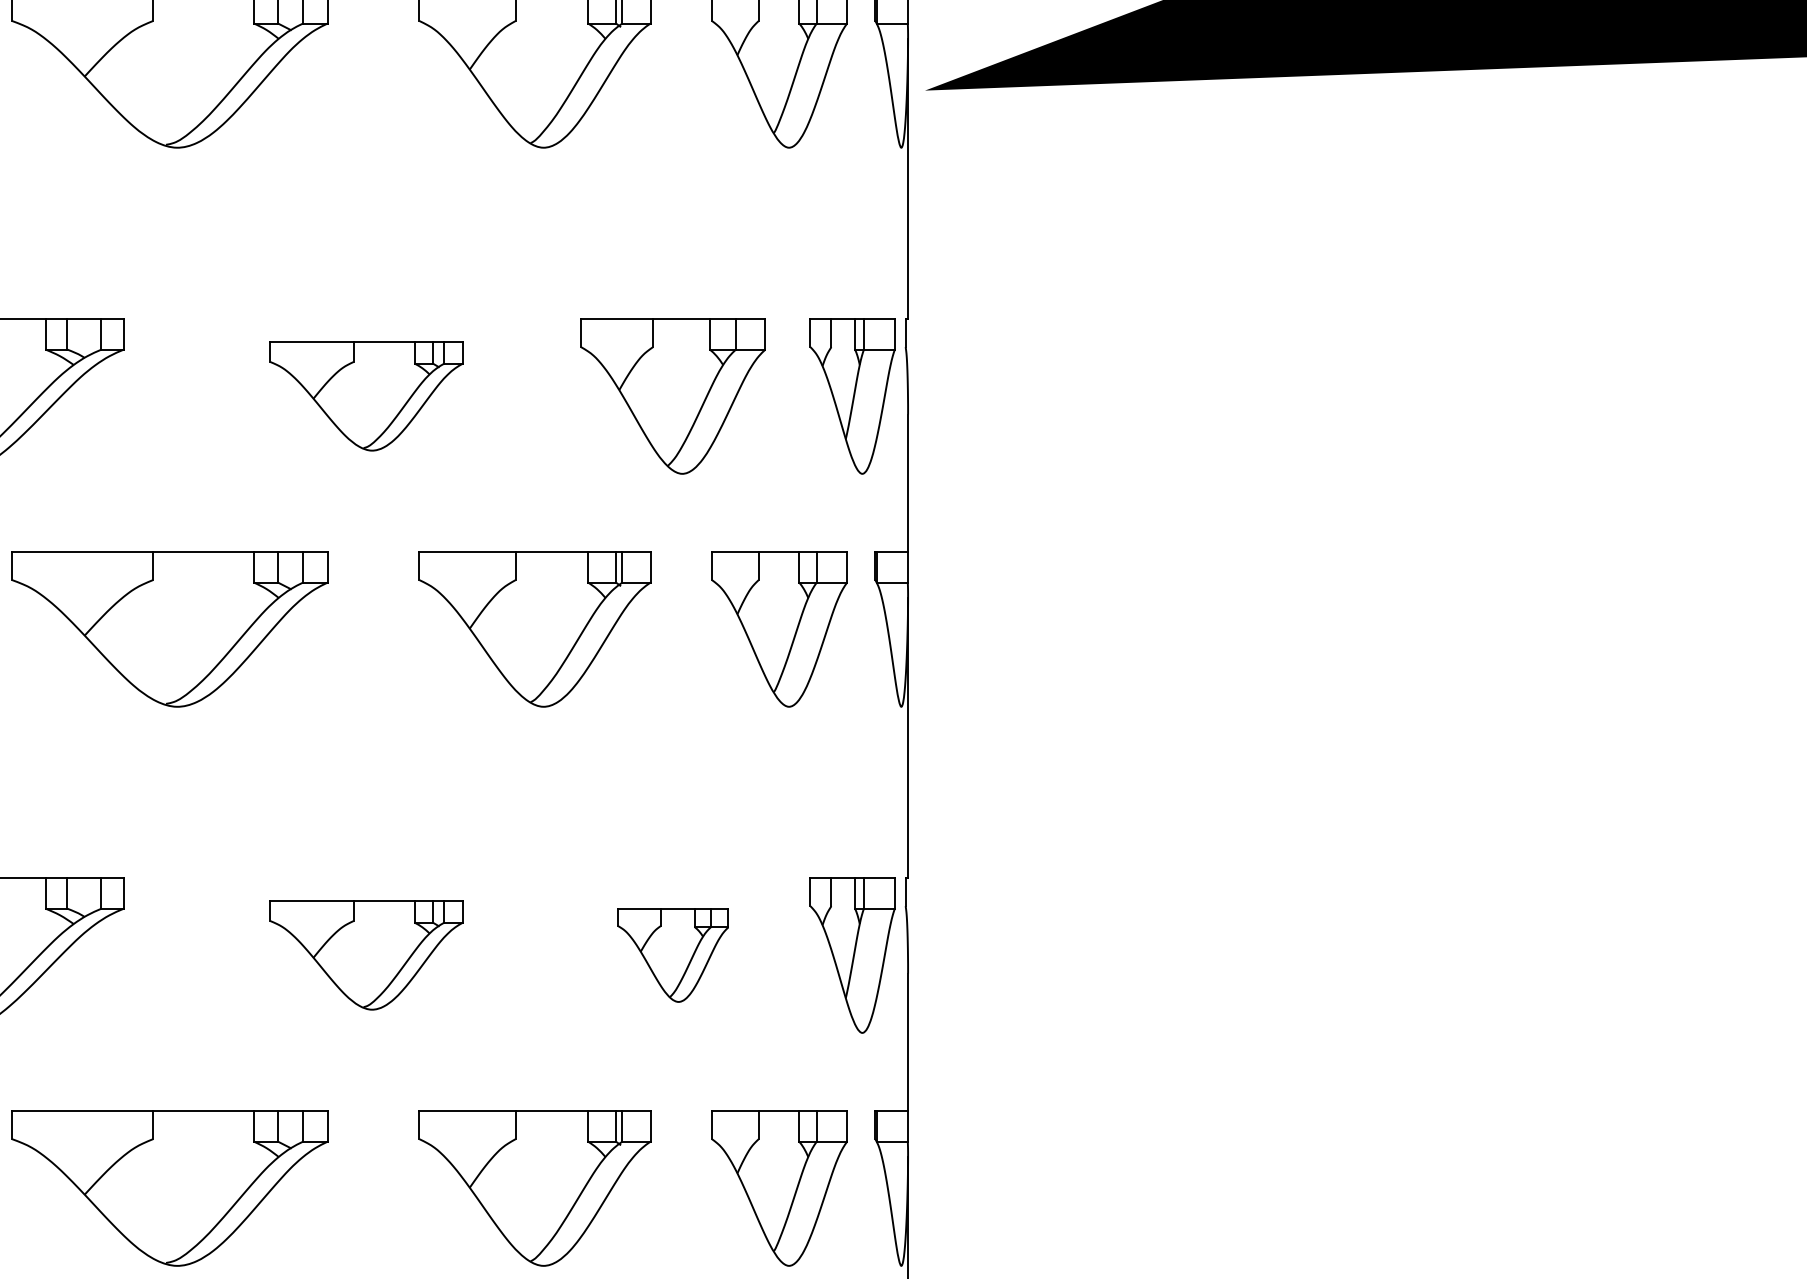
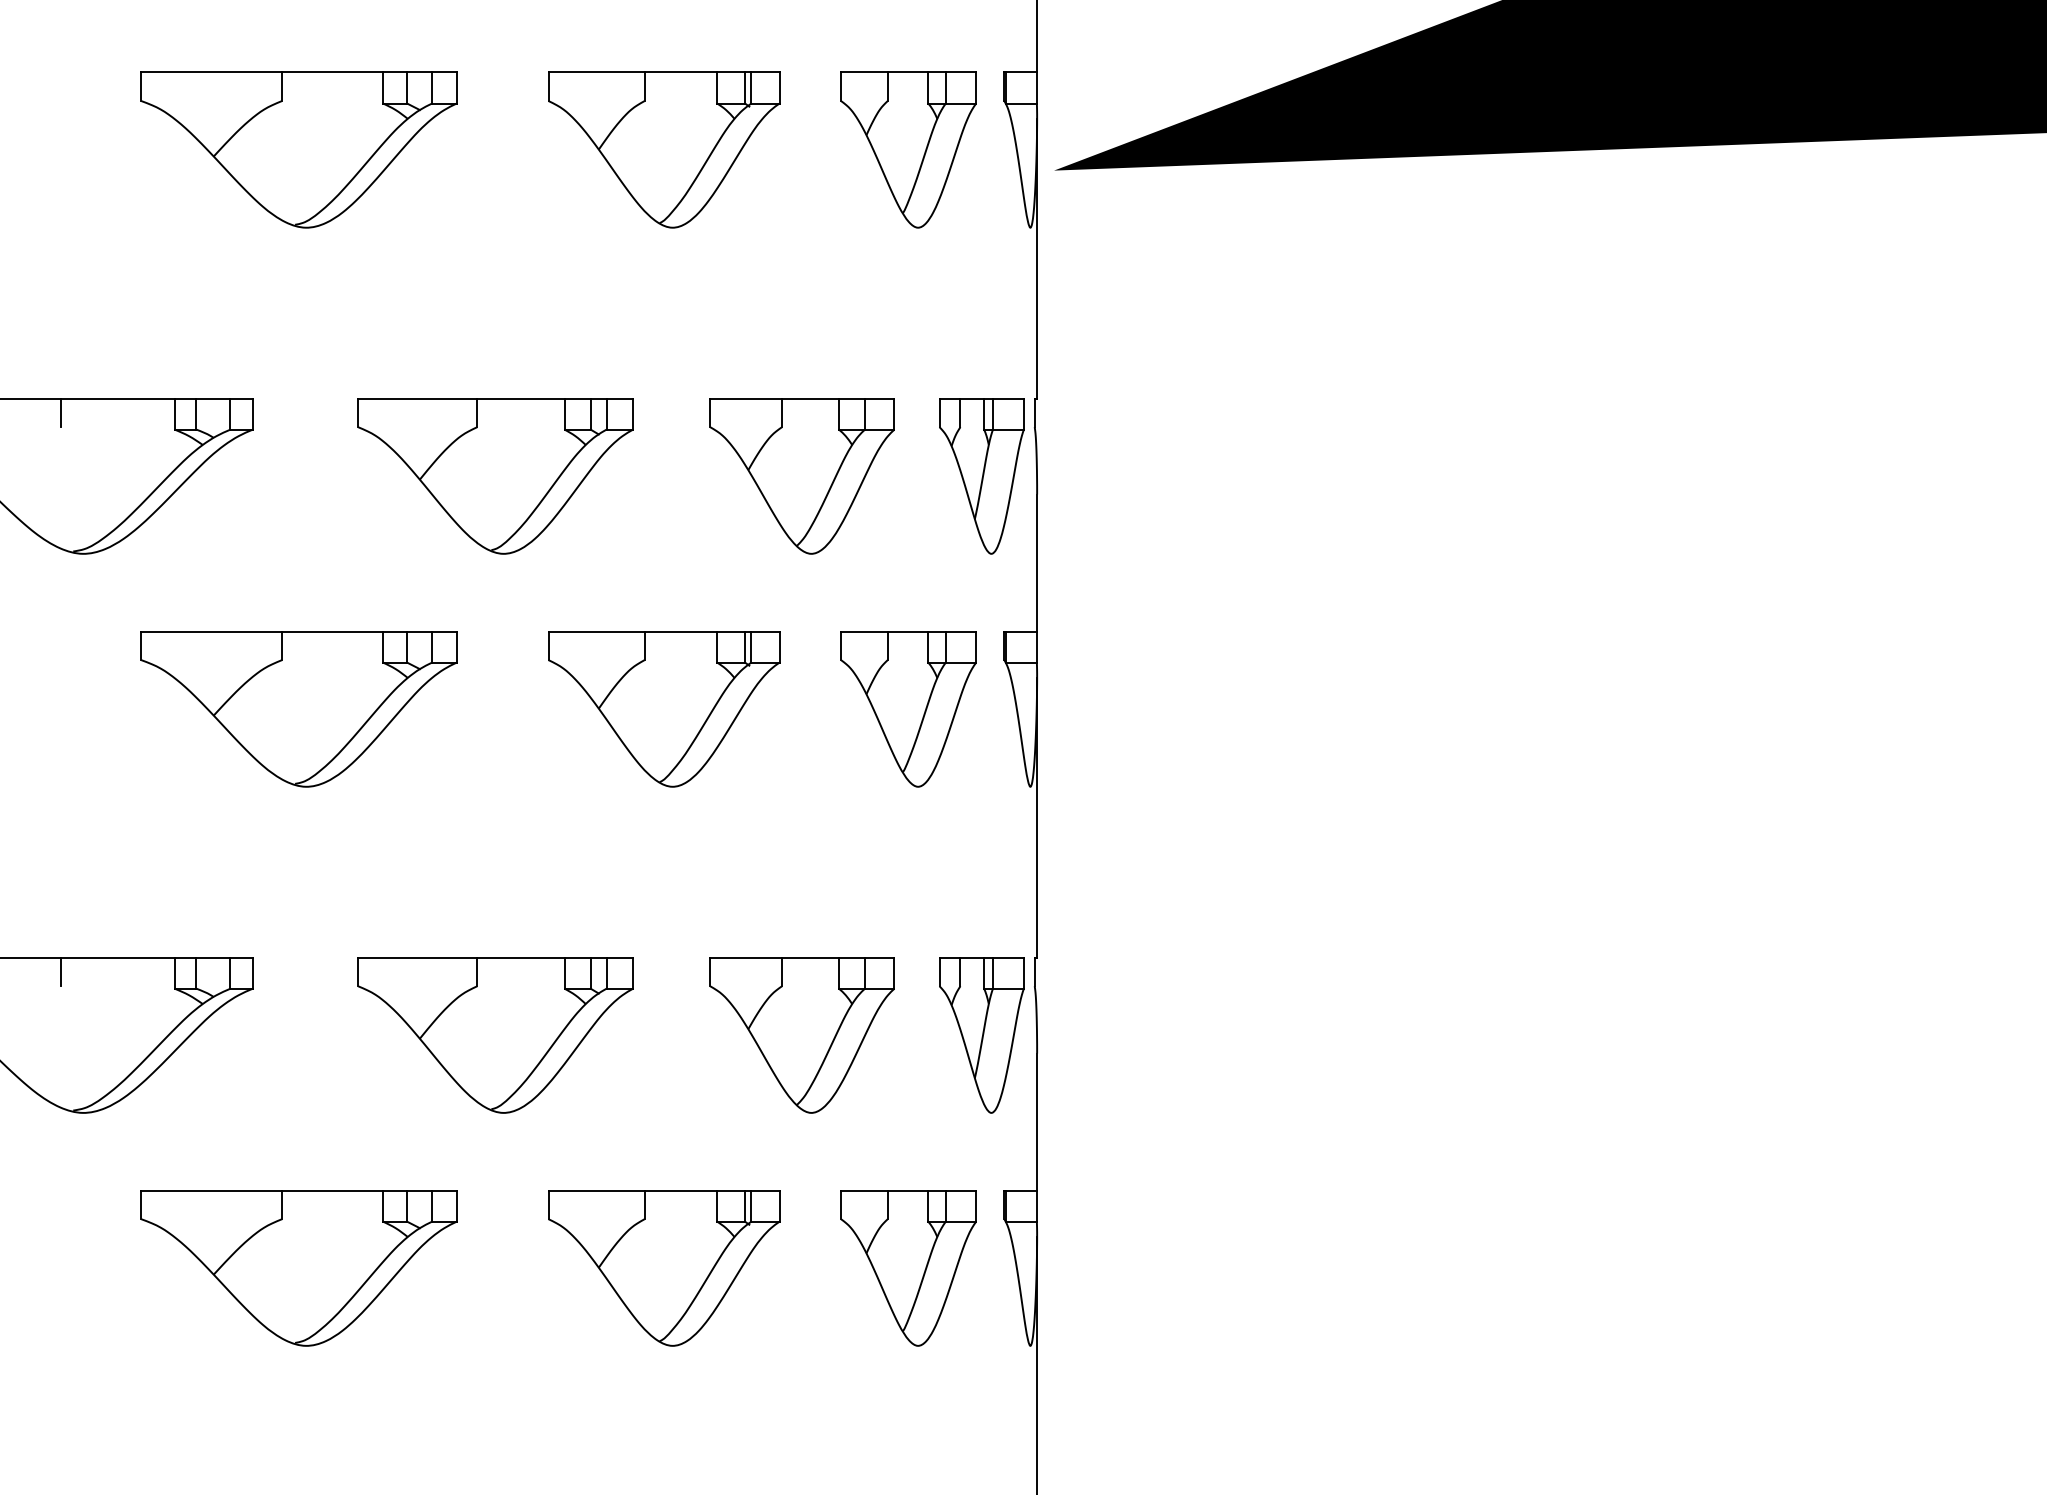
part: (366, 396) -> (495, 476), size x1.43
part: (366, 955) -> (495, 1035), size x1.43
part: (672, 955) -> (801, 1035), size x1.67

